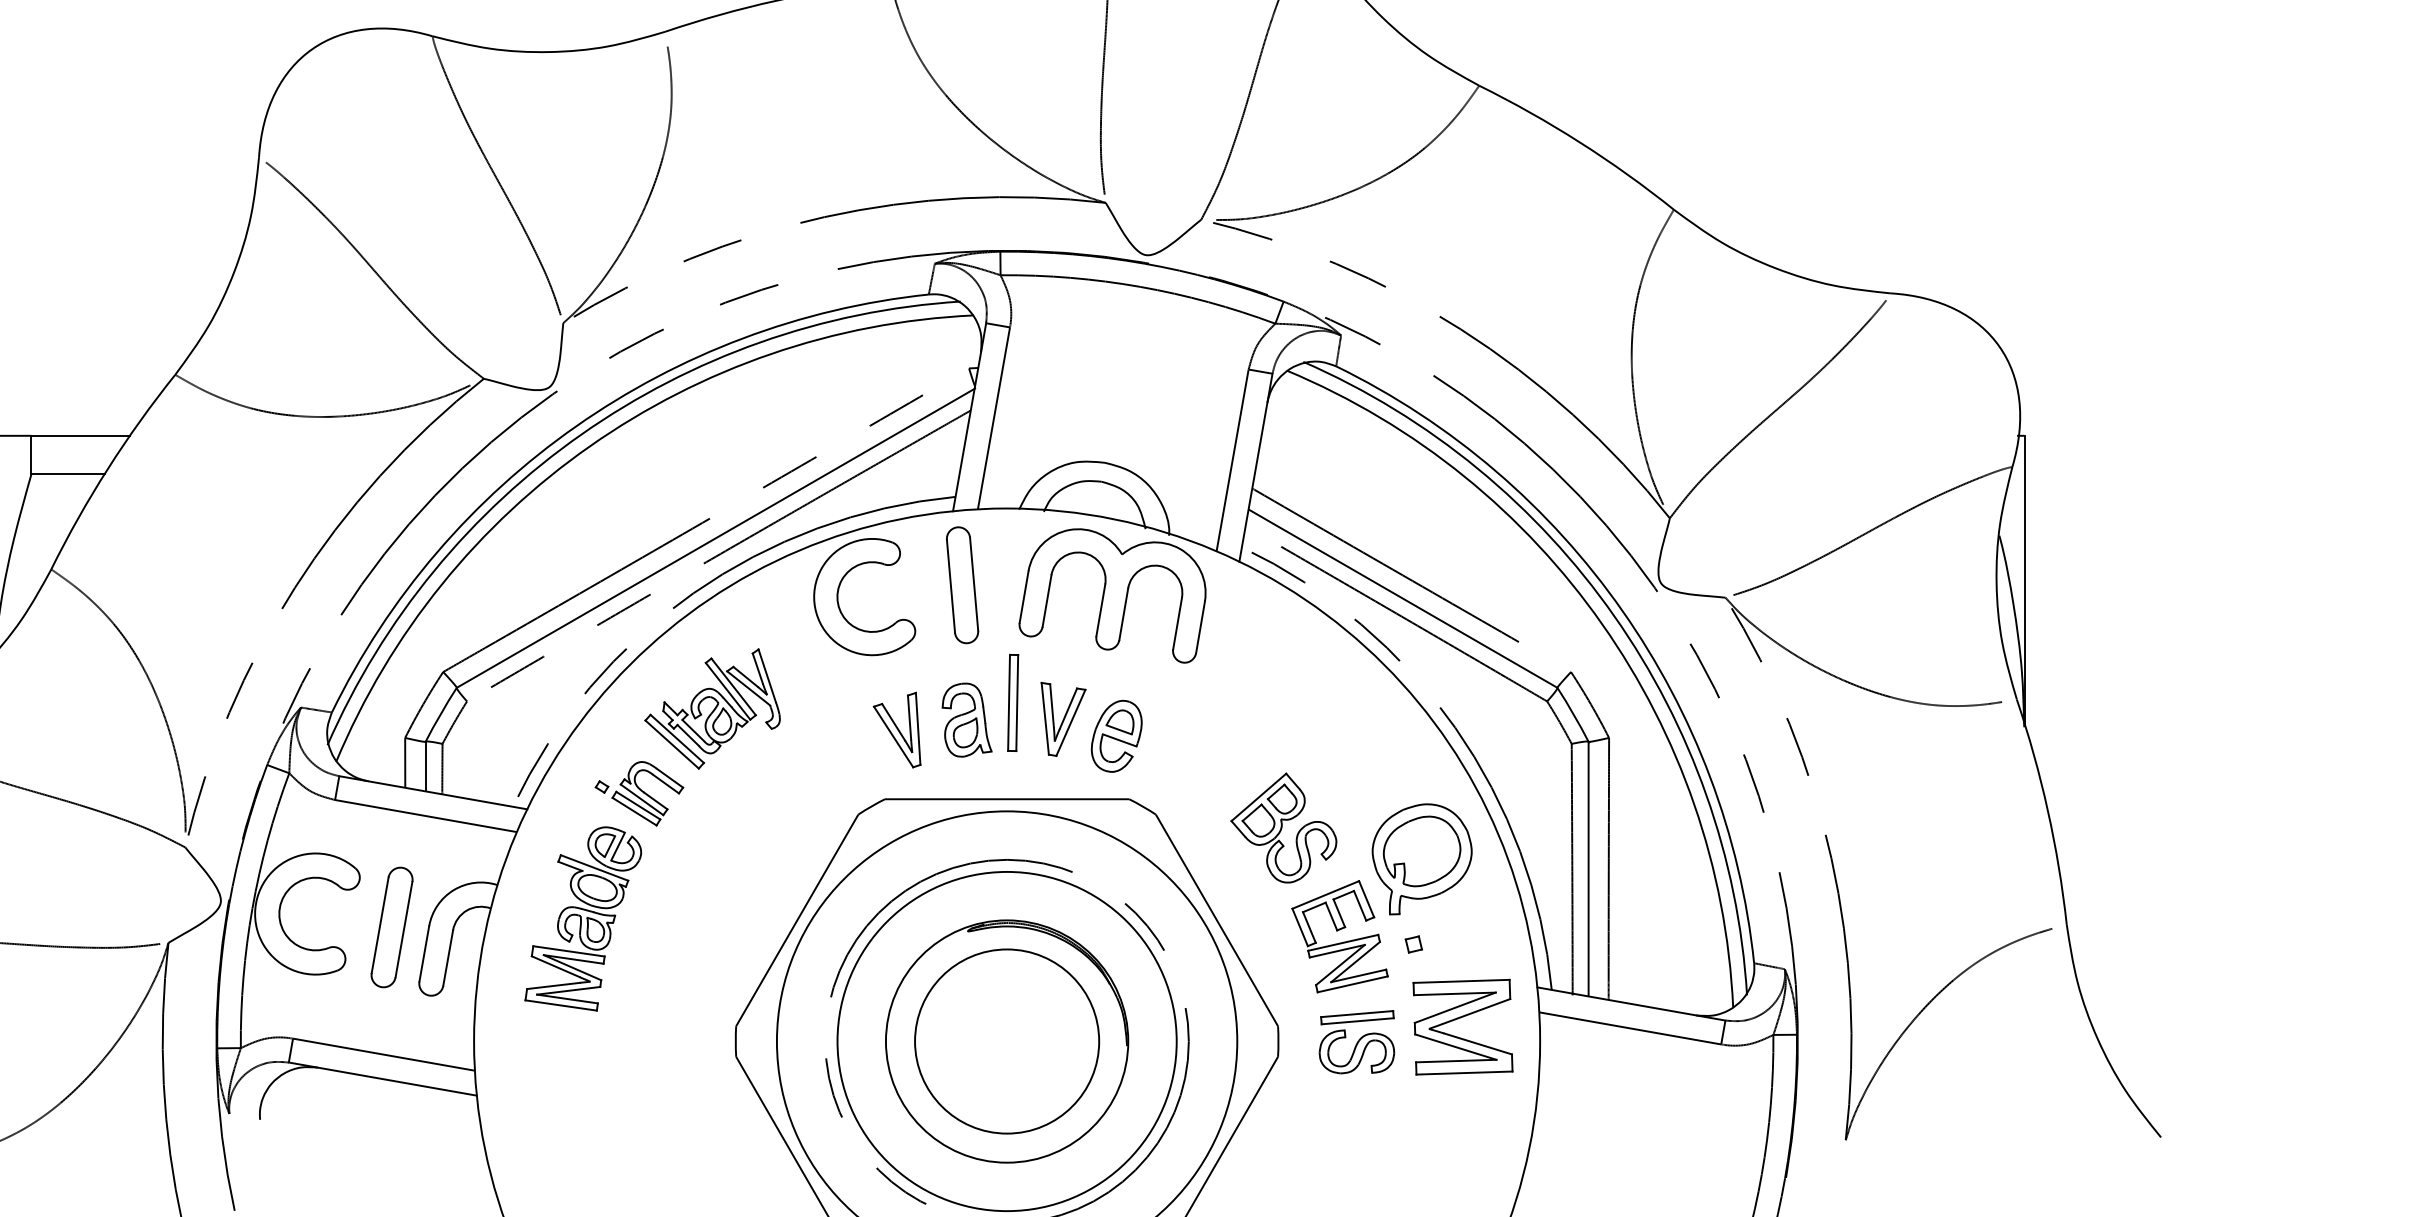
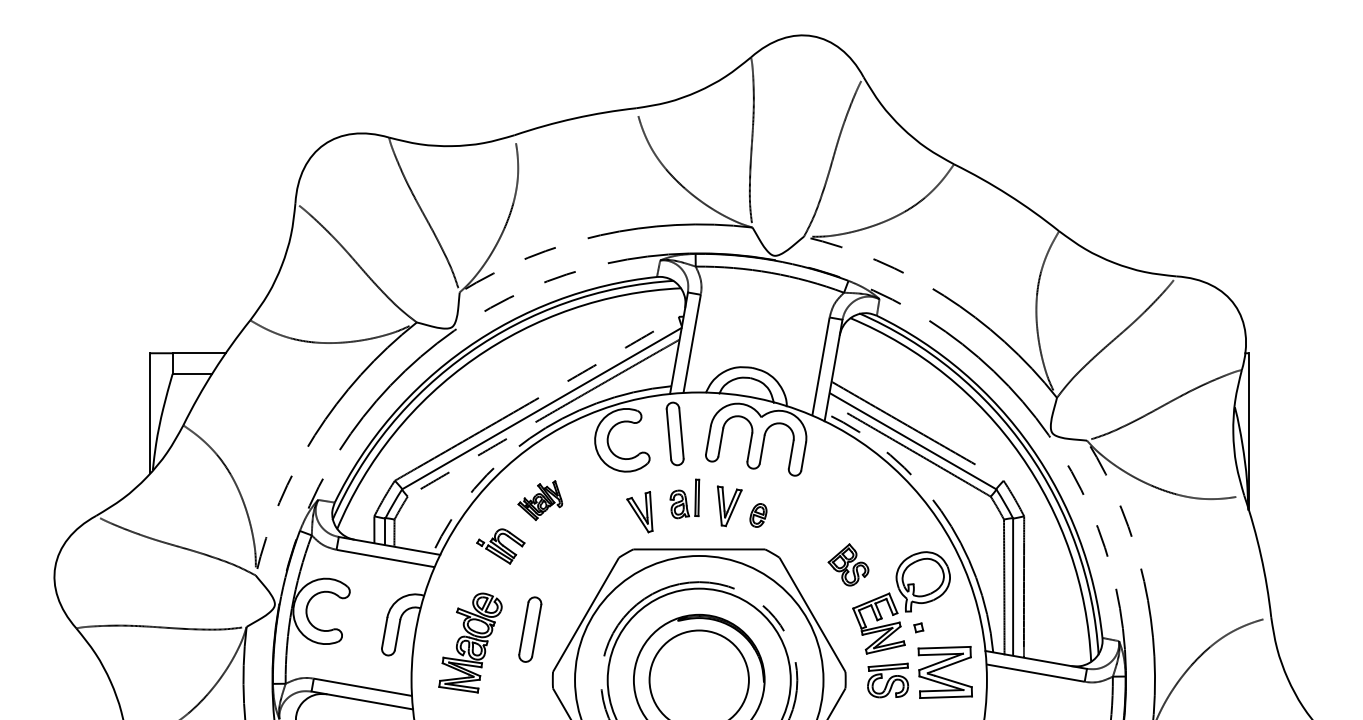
part: (979, 704) -> (684, 498), size x0.7
part: (712, 708) -> (540, 500), size x0.6
part: (1116, 736) -> (758, 515), size x0.6
part: (1283, 827) -> (848, 564), size x0.7
part: (583, 917) -> (470, 642), moved
part: (392, 927) -> (530, 629), moved

